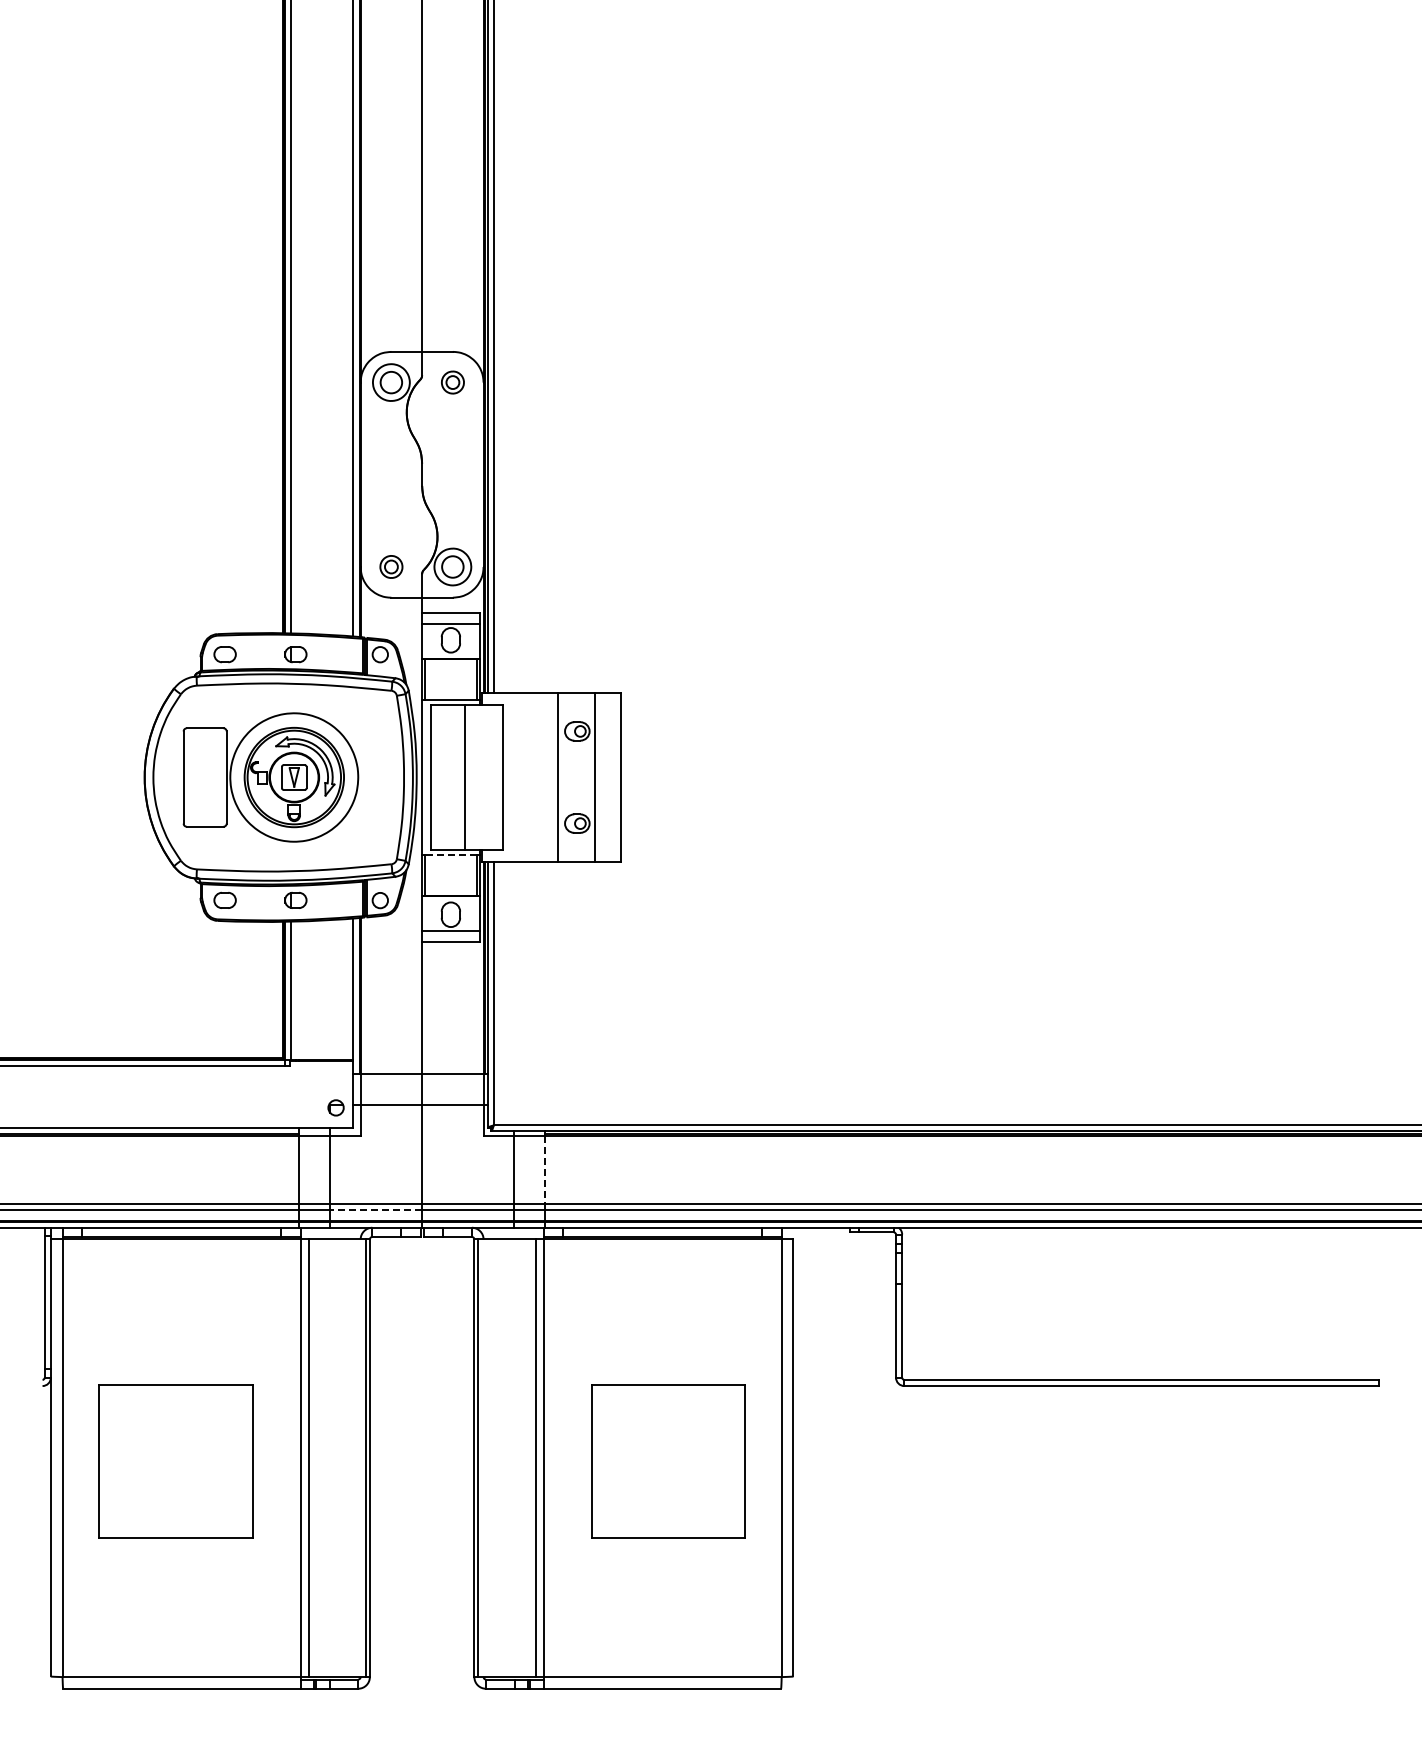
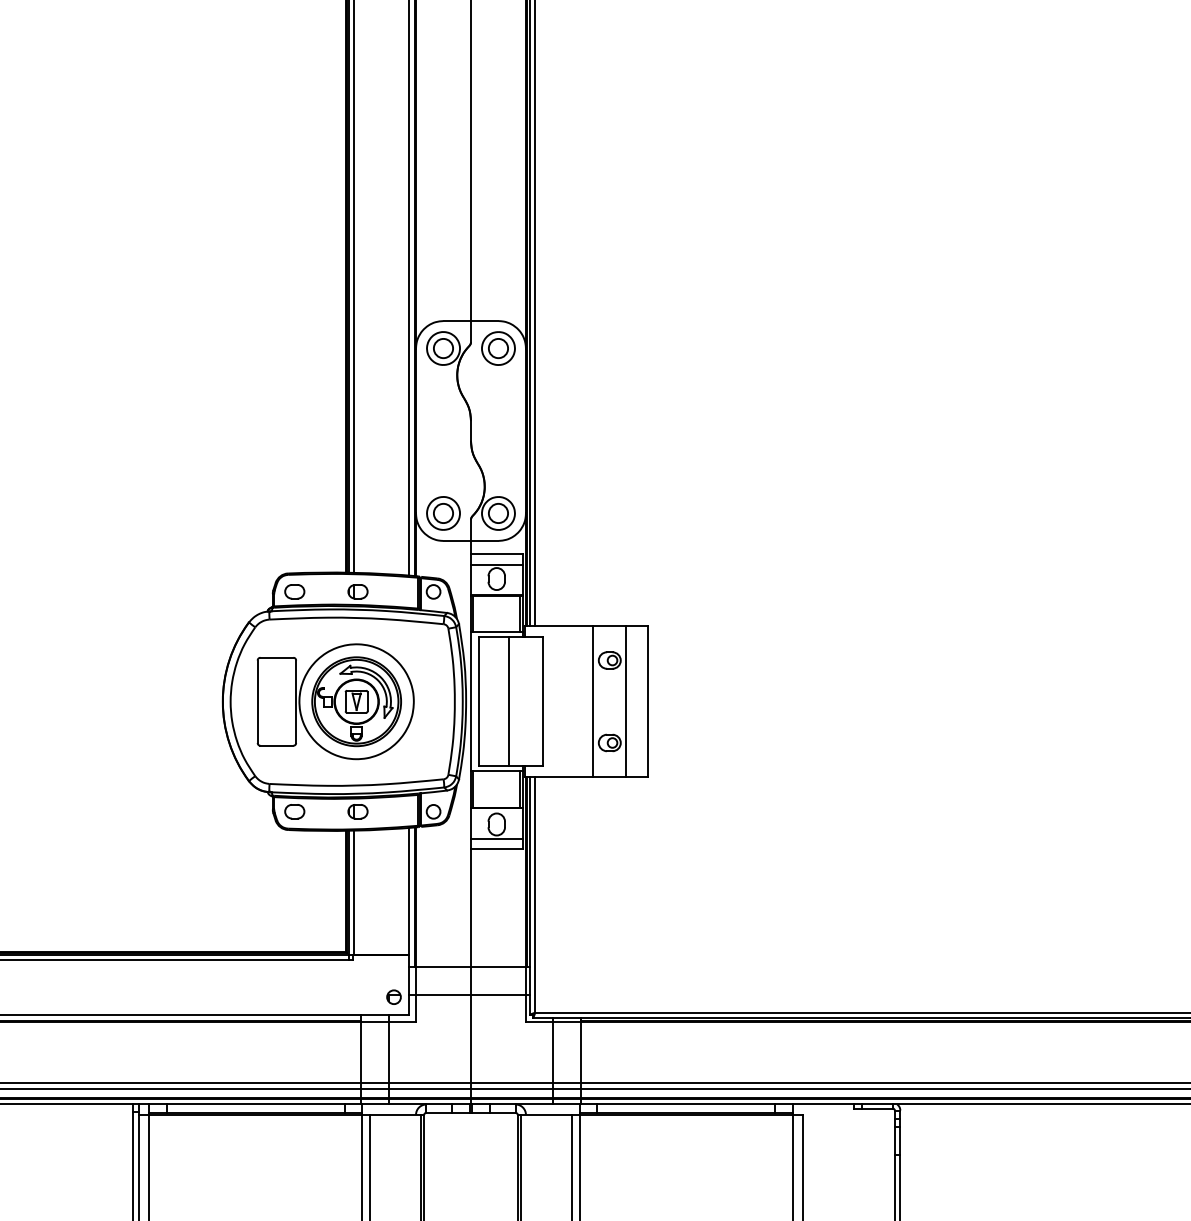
part: (452, 382) -> (498, 348), size x1.67
part: (391, 566) -> (443, 513), size x1.67
line: (450, 854) -> (496, 770), dashed -> solid
line: (545, 1170) -> (581, 1053), dashed -> solid
line: (375, 1210) -> (429, 1089), dashed -> solid

